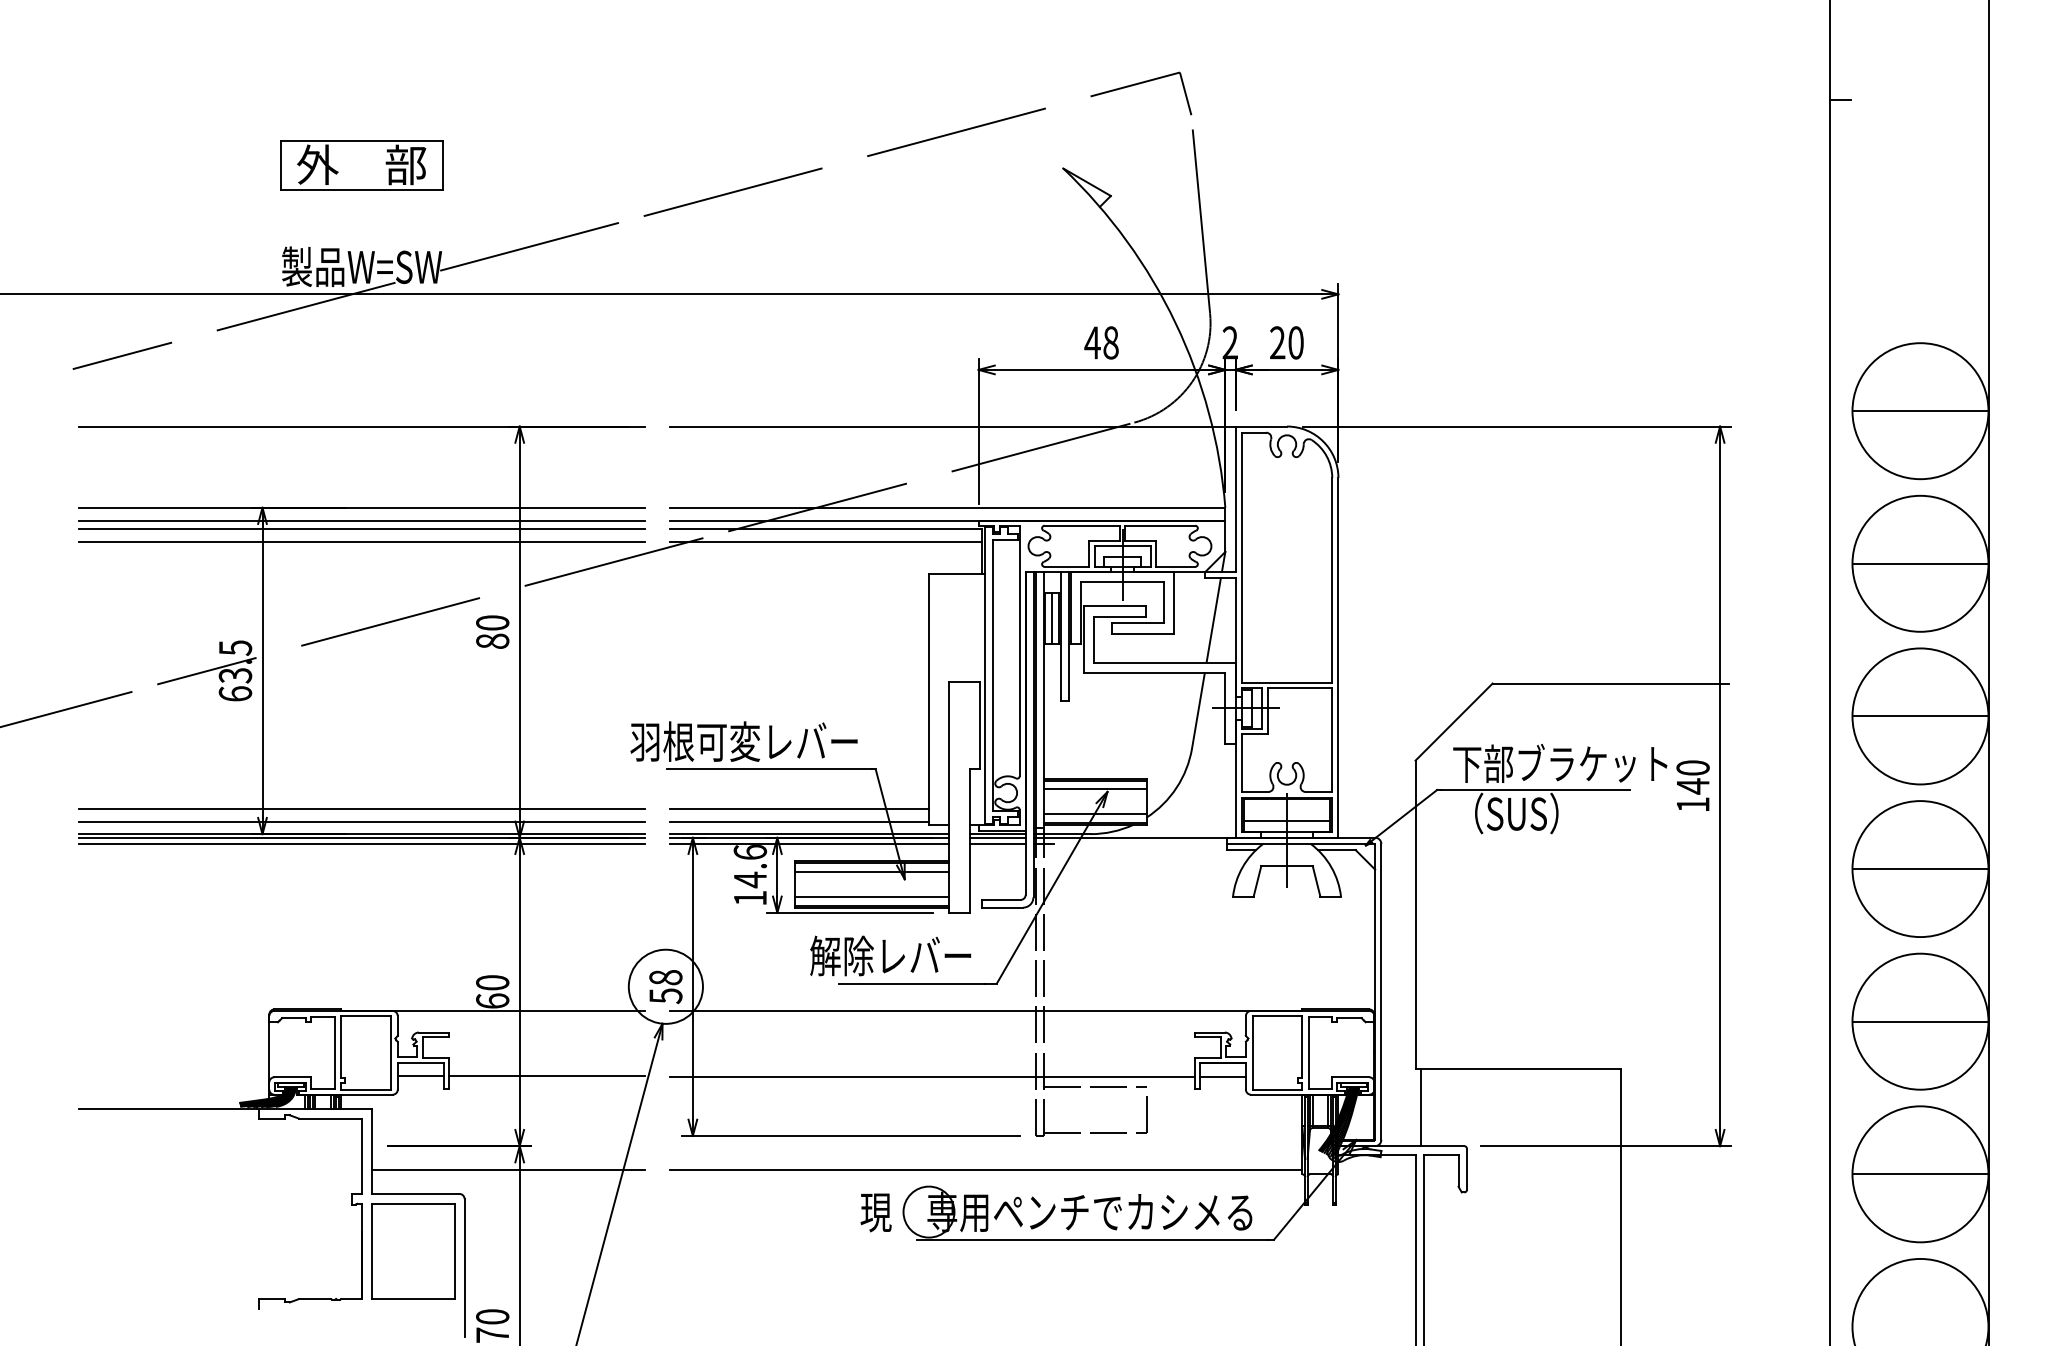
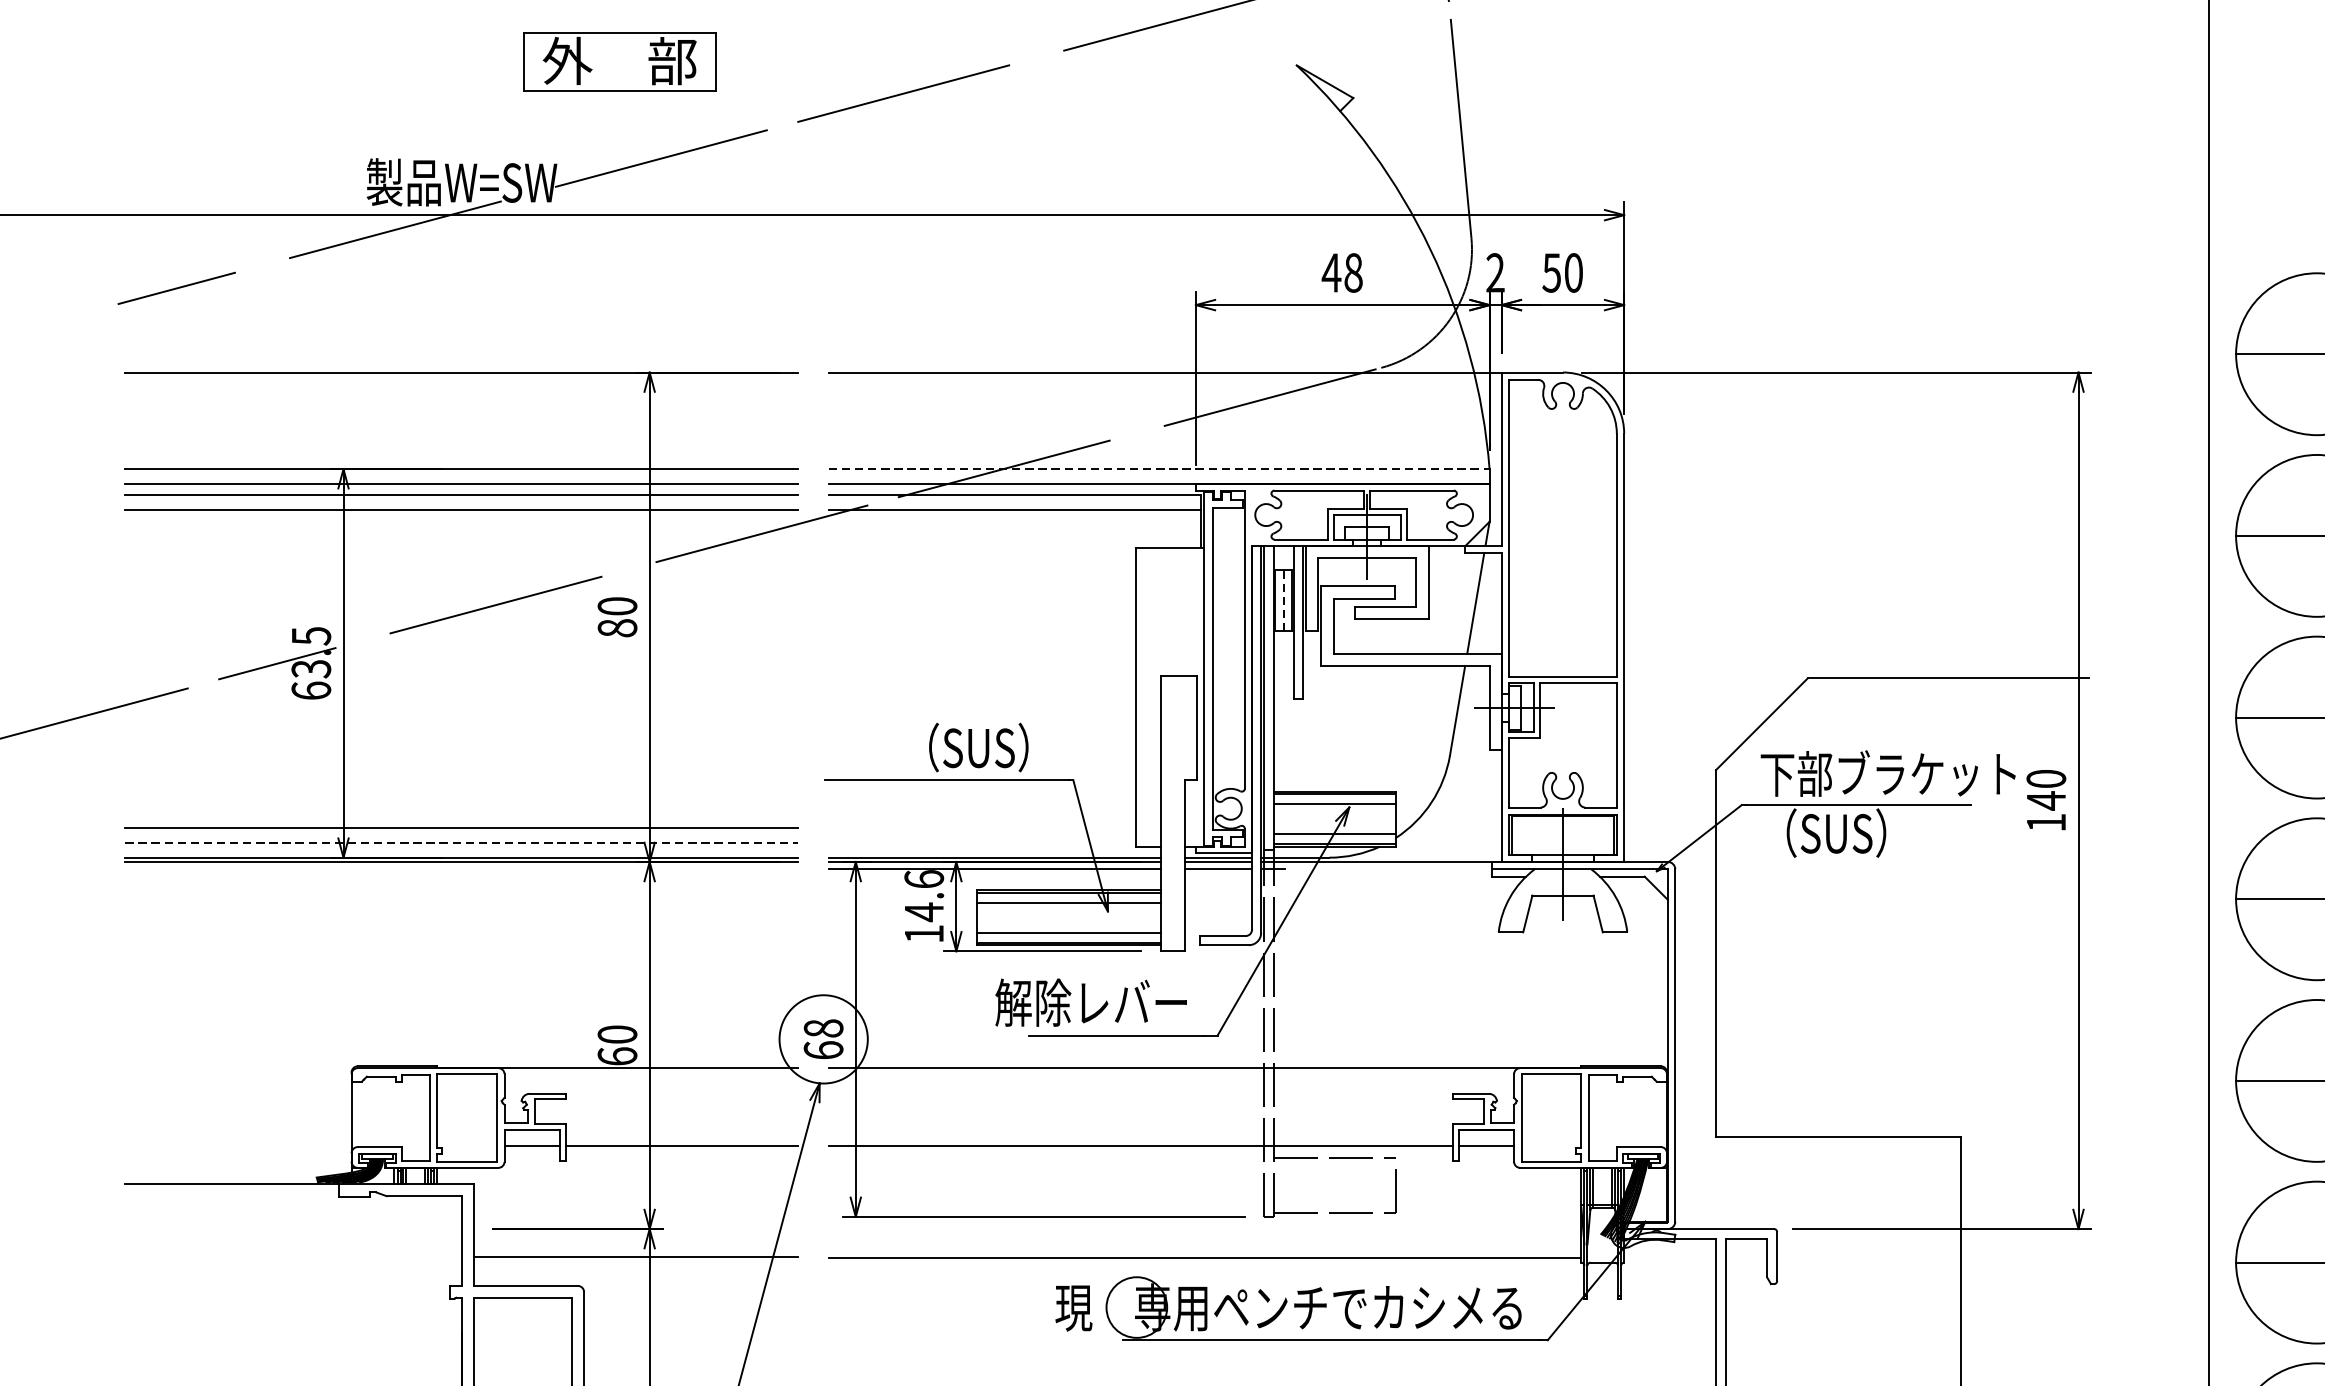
part: (361, 165) -> (619, 61), moved
text: (1277, 342) -> (1551, 272), 20 -> 50
line: (947, 507) -> (1158, 468), solid -> dashed
line: (1052, 618) -> (1283, 601), solid -> dashed
text: (743, 741) -> (916, 747), 羽根可変レバー -> （SUS）
line: (799, 809) -> (982, 828), removed
line: (1286, 821) -> (1562, 842), removed
line: (361, 822) -> (461, 843), solid -> dashed
line: (799, 822) -> (982, 843), removed
line: (361, 843) -> (461, 868), removed
text: (665, 996) -> (823, 1050), 58 -> 68
line: (1420, 1107) -> (1721, 1183), removed

